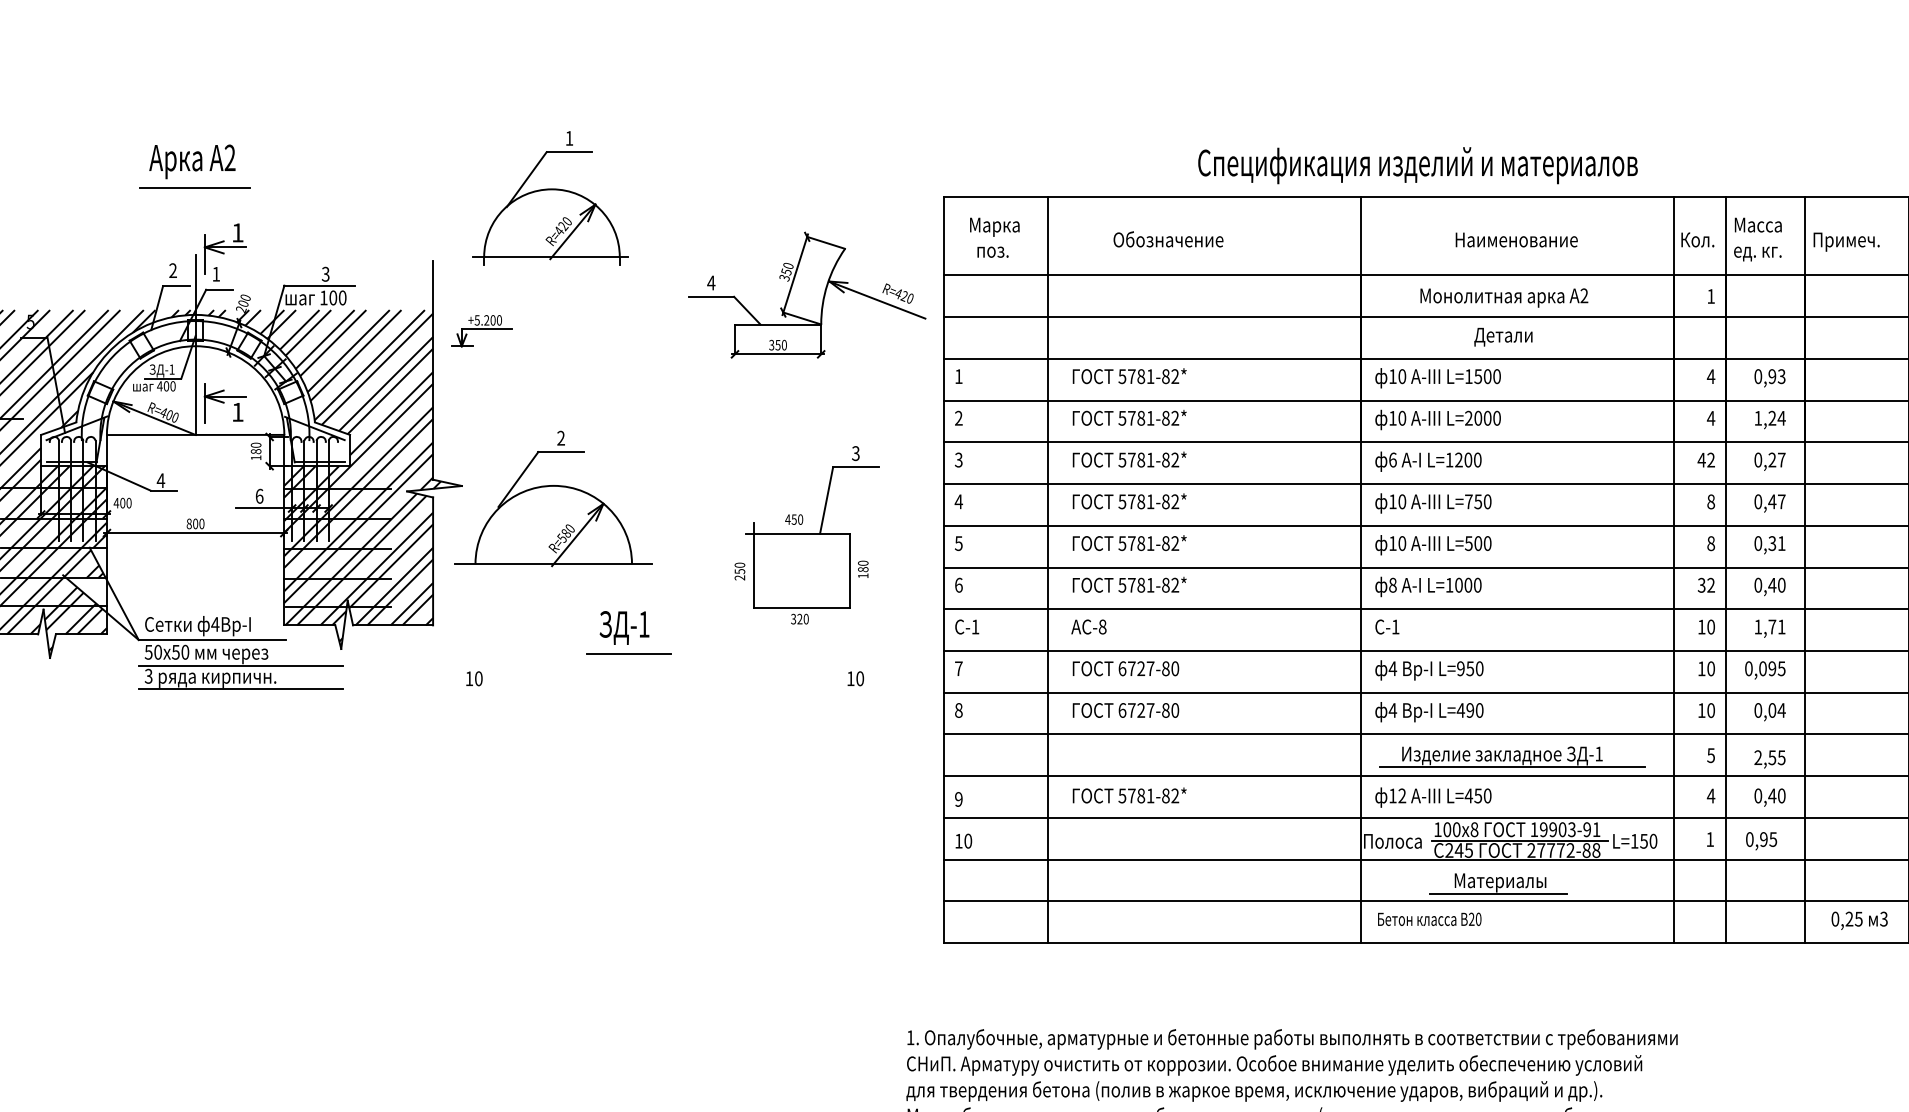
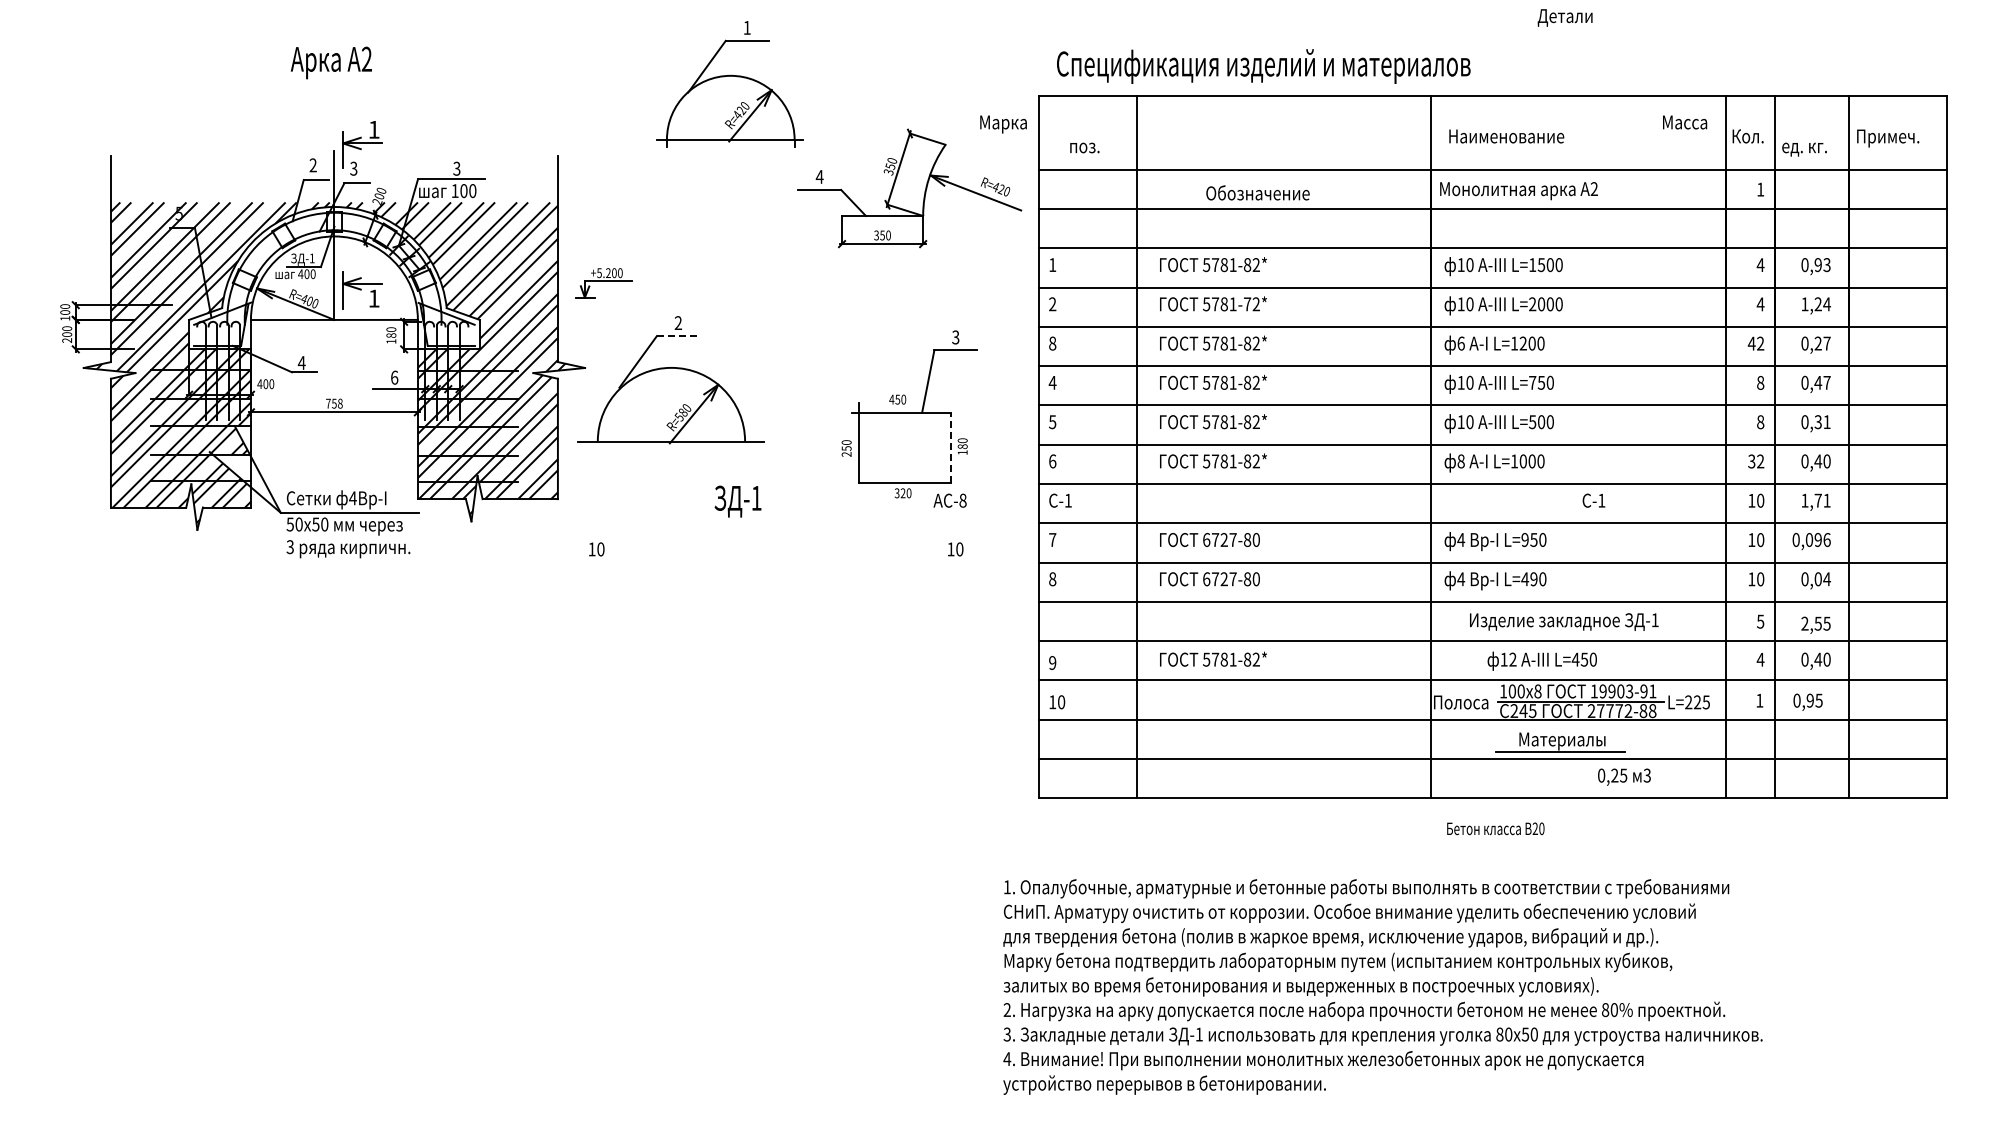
text: (1417, 165) -> (1263, 66), moved
line: (194, 187) -> (333, 87), removed
part: (550, 198) -> (729, 84), moved
text: (1758, 225) -> (1685, 122), moved
text: (994, 227) -> (1003, 124), moved
text: (1167, 238) -> (1257, 192), moved
text: (1516, 240) -> (1506, 136), moved
text: (215, 274) -> (353, 168), 1 -> 3
text: (1503, 298) -> (1518, 191), moved
part: (481, 331) -> (603, 283), moved
text: (1502, 336) -> (1564, 17), moved
text: (1165, 418) -> (1247, 304), 5781-82* -> 5781-72*
line: (561, 452) -> (678, 336), solid -> dashed
text: (958, 459) -> (1052, 343), 3 -> 8
text: (195, 523) -> (334, 403), 800 -> 758
line: (850, 570) -> (950, 447), solid -> dashed
text: (1088, 626) -> (949, 500), moved
text: (1386, 626) -> (1593, 500), moved
line: (628, 654) -> (741, 526), removed
line: (240, 665) -> (376, 536), removed
text: (1781, 668) -> (1826, 539), 0,095 -> 0,096
line: (240, 688) -> (376, 558), removed
line: (1512, 767) -> (1573, 632), removed
text: (1432, 796) -> (1541, 660), moved
text: (1644, 841) -> (1697, 702), L=150 -> L=225
text: (1429, 919) -> (1495, 828), moved
text: (1859, 920) -> (1624, 776), moved

